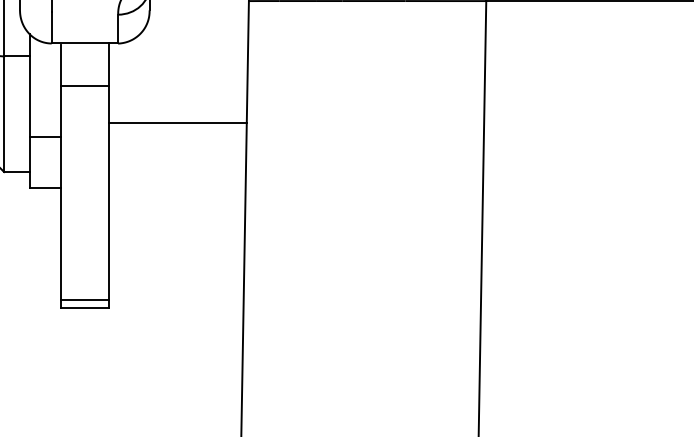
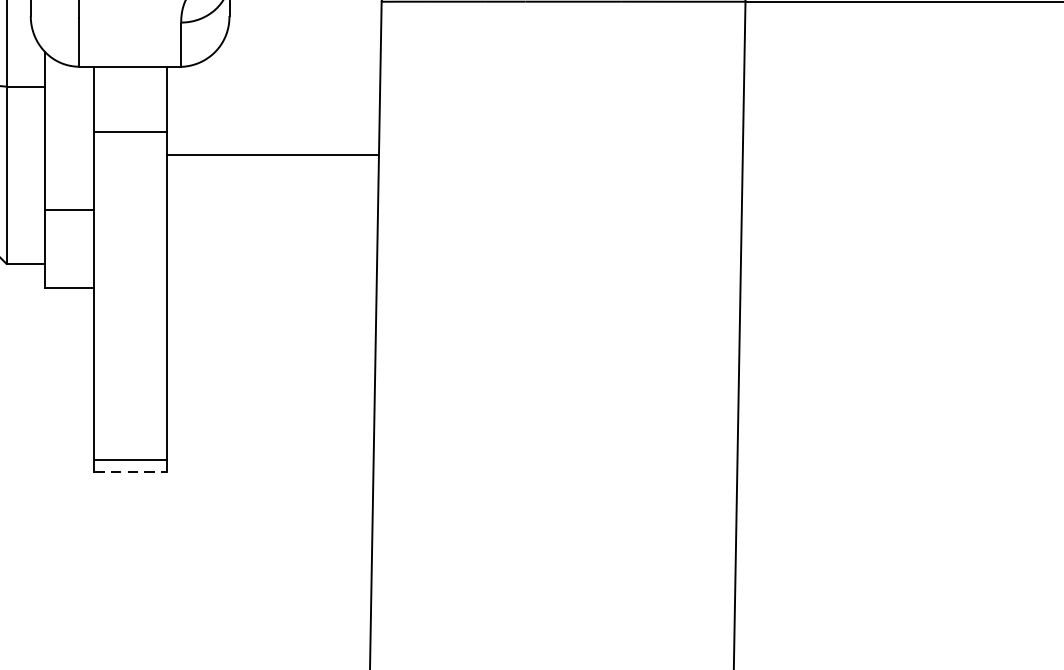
line: (177, 123) -> (272, 155), moved
line: (84, 307) -> (129, 471), solid -> dashed

